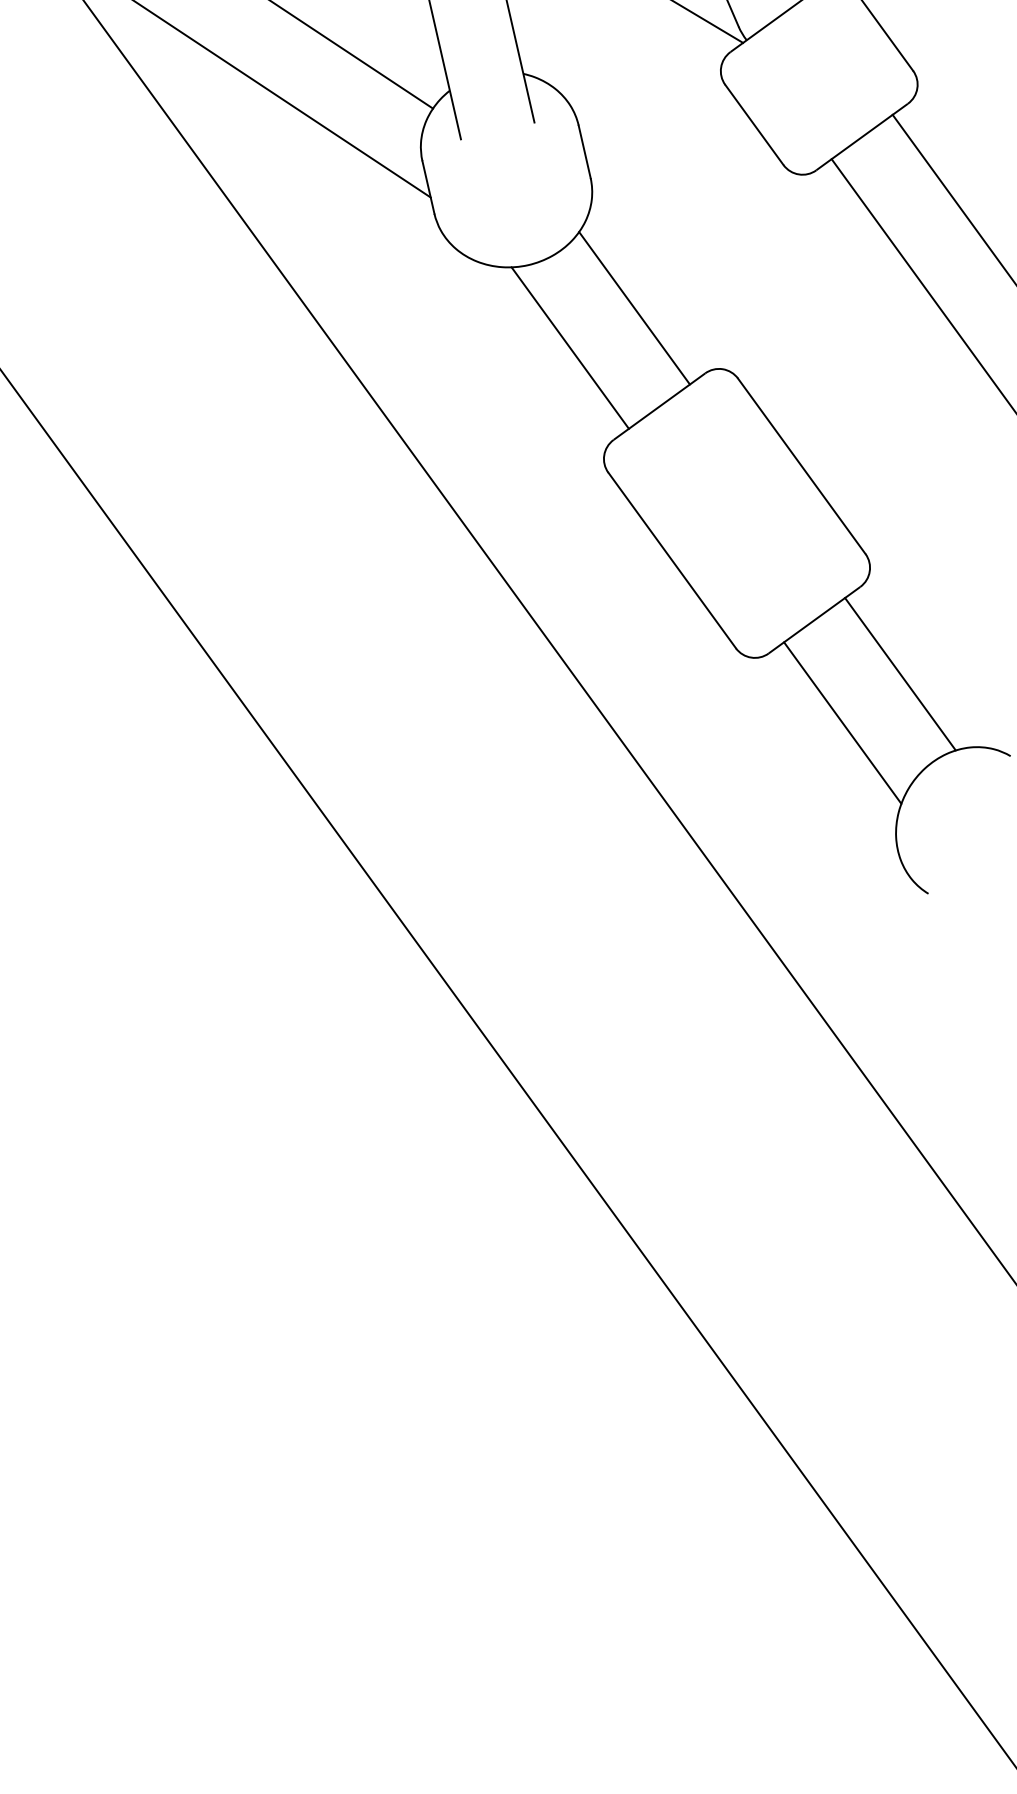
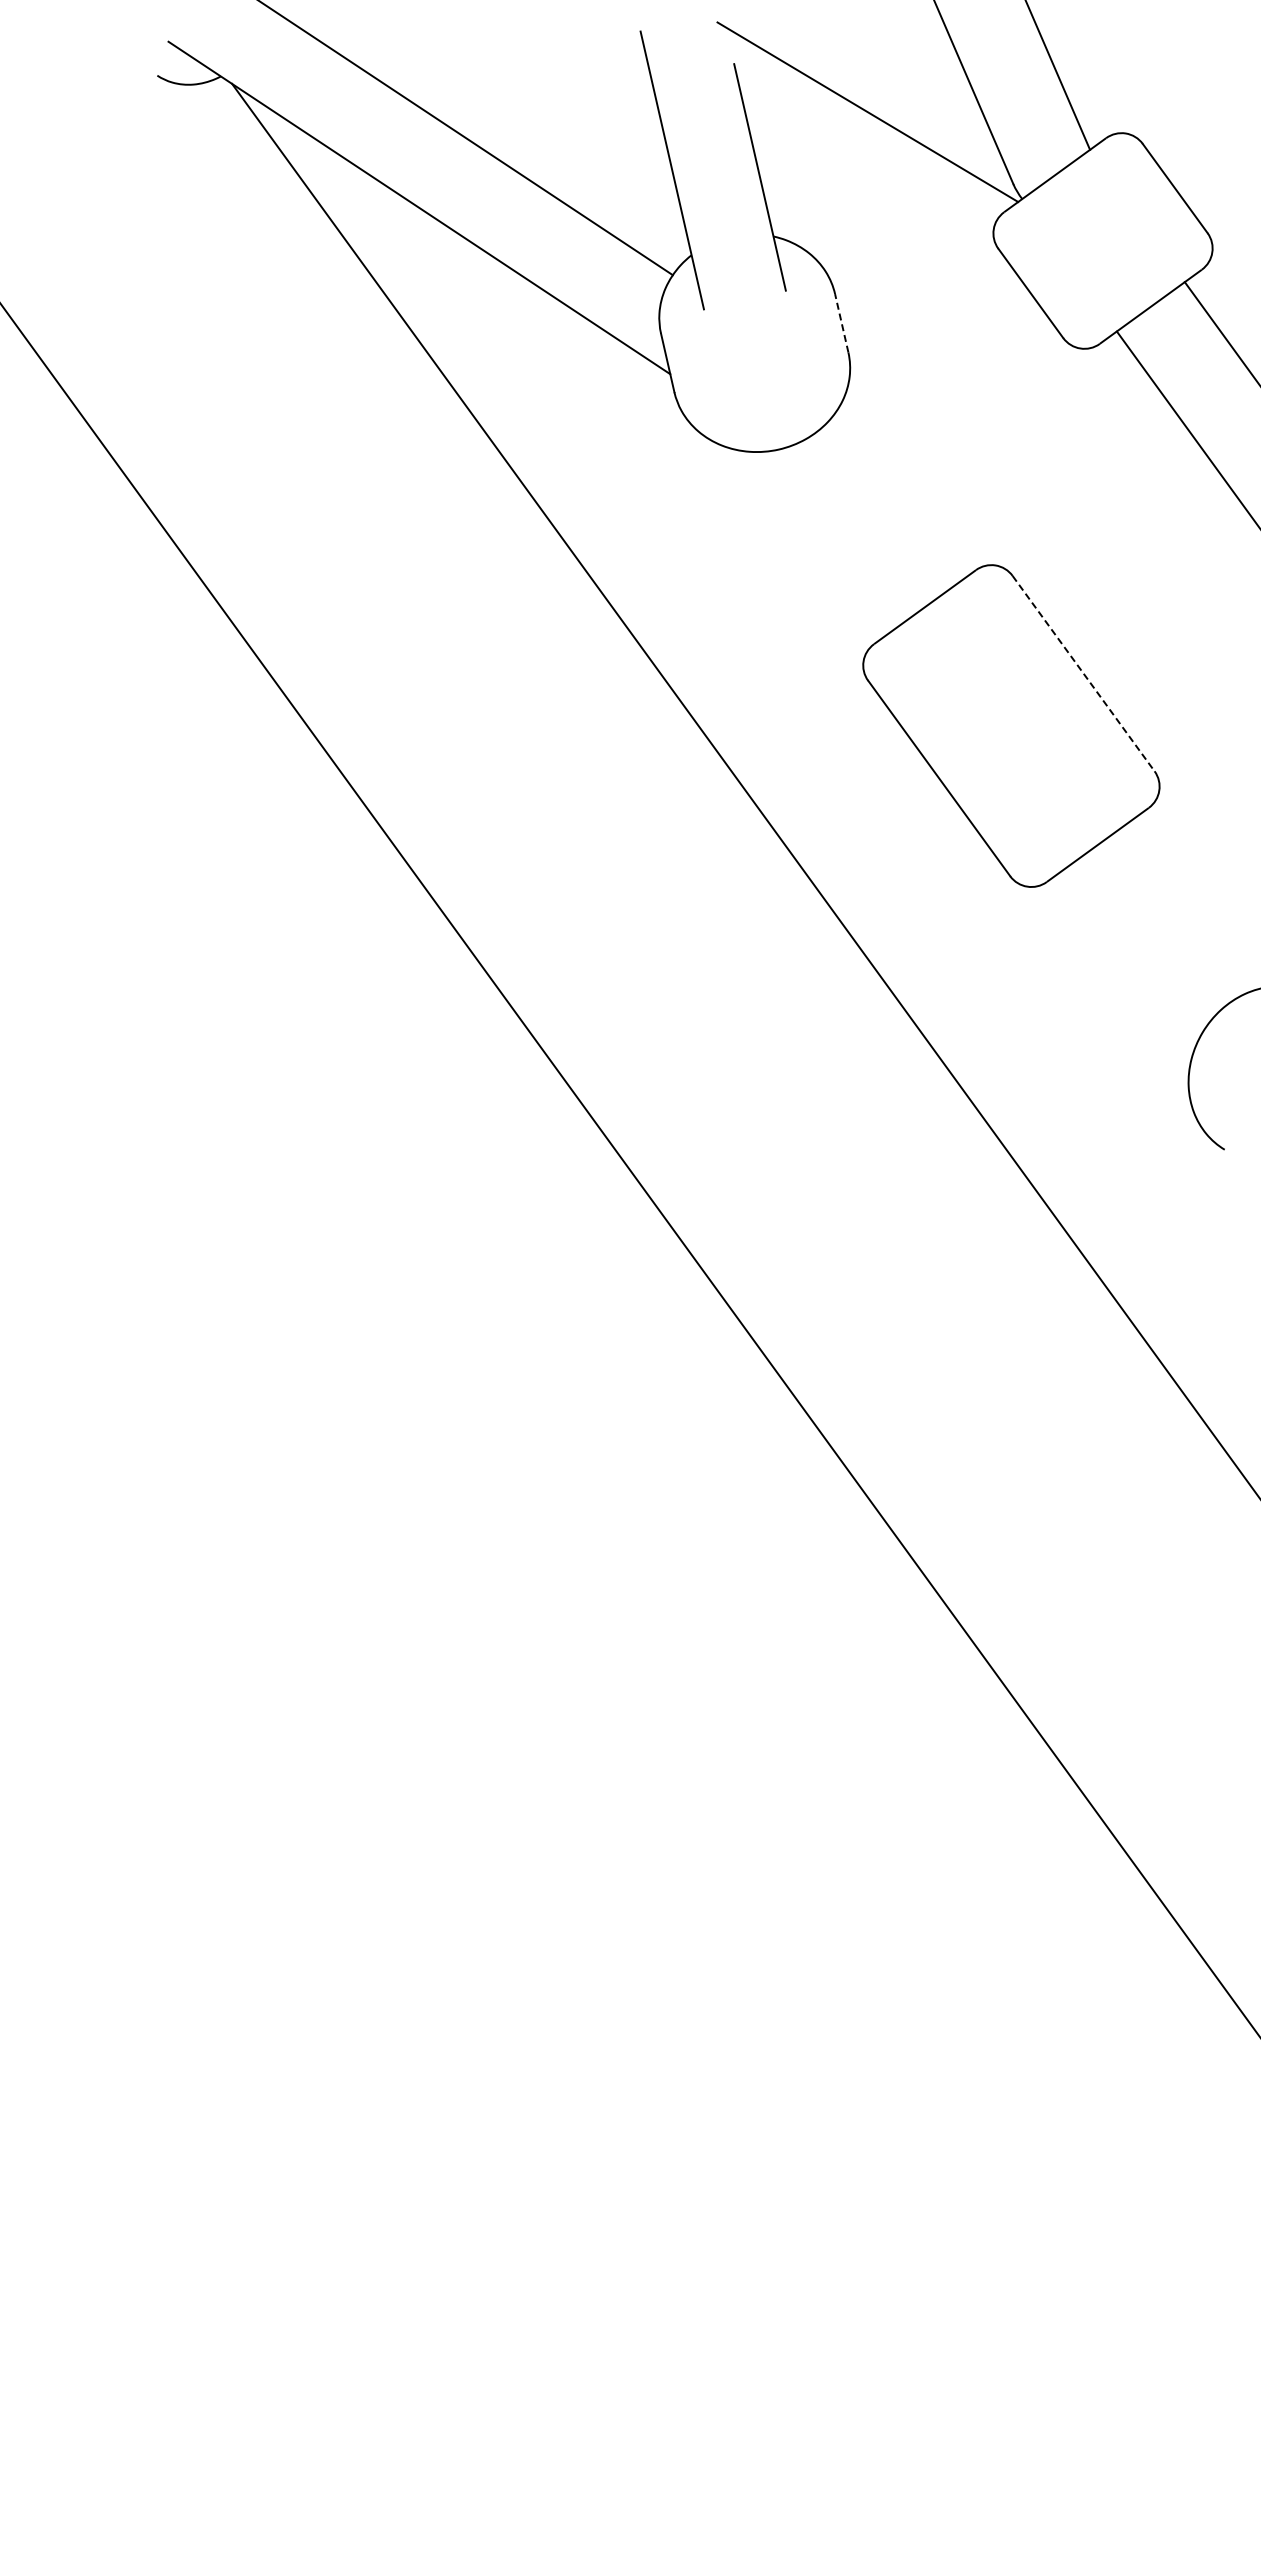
line: (584, 151) -> (841, 323), solid -> dashed
line: (633, 308) -> (896, 497), removed
line: (570, 347) -> (825, 541), removed
line: (801, 466) -> (1083, 673), solid -> dashed
line: (900, 674) -> (1193, 905), removed
line: (842, 722) -> (1128, 959), removed

